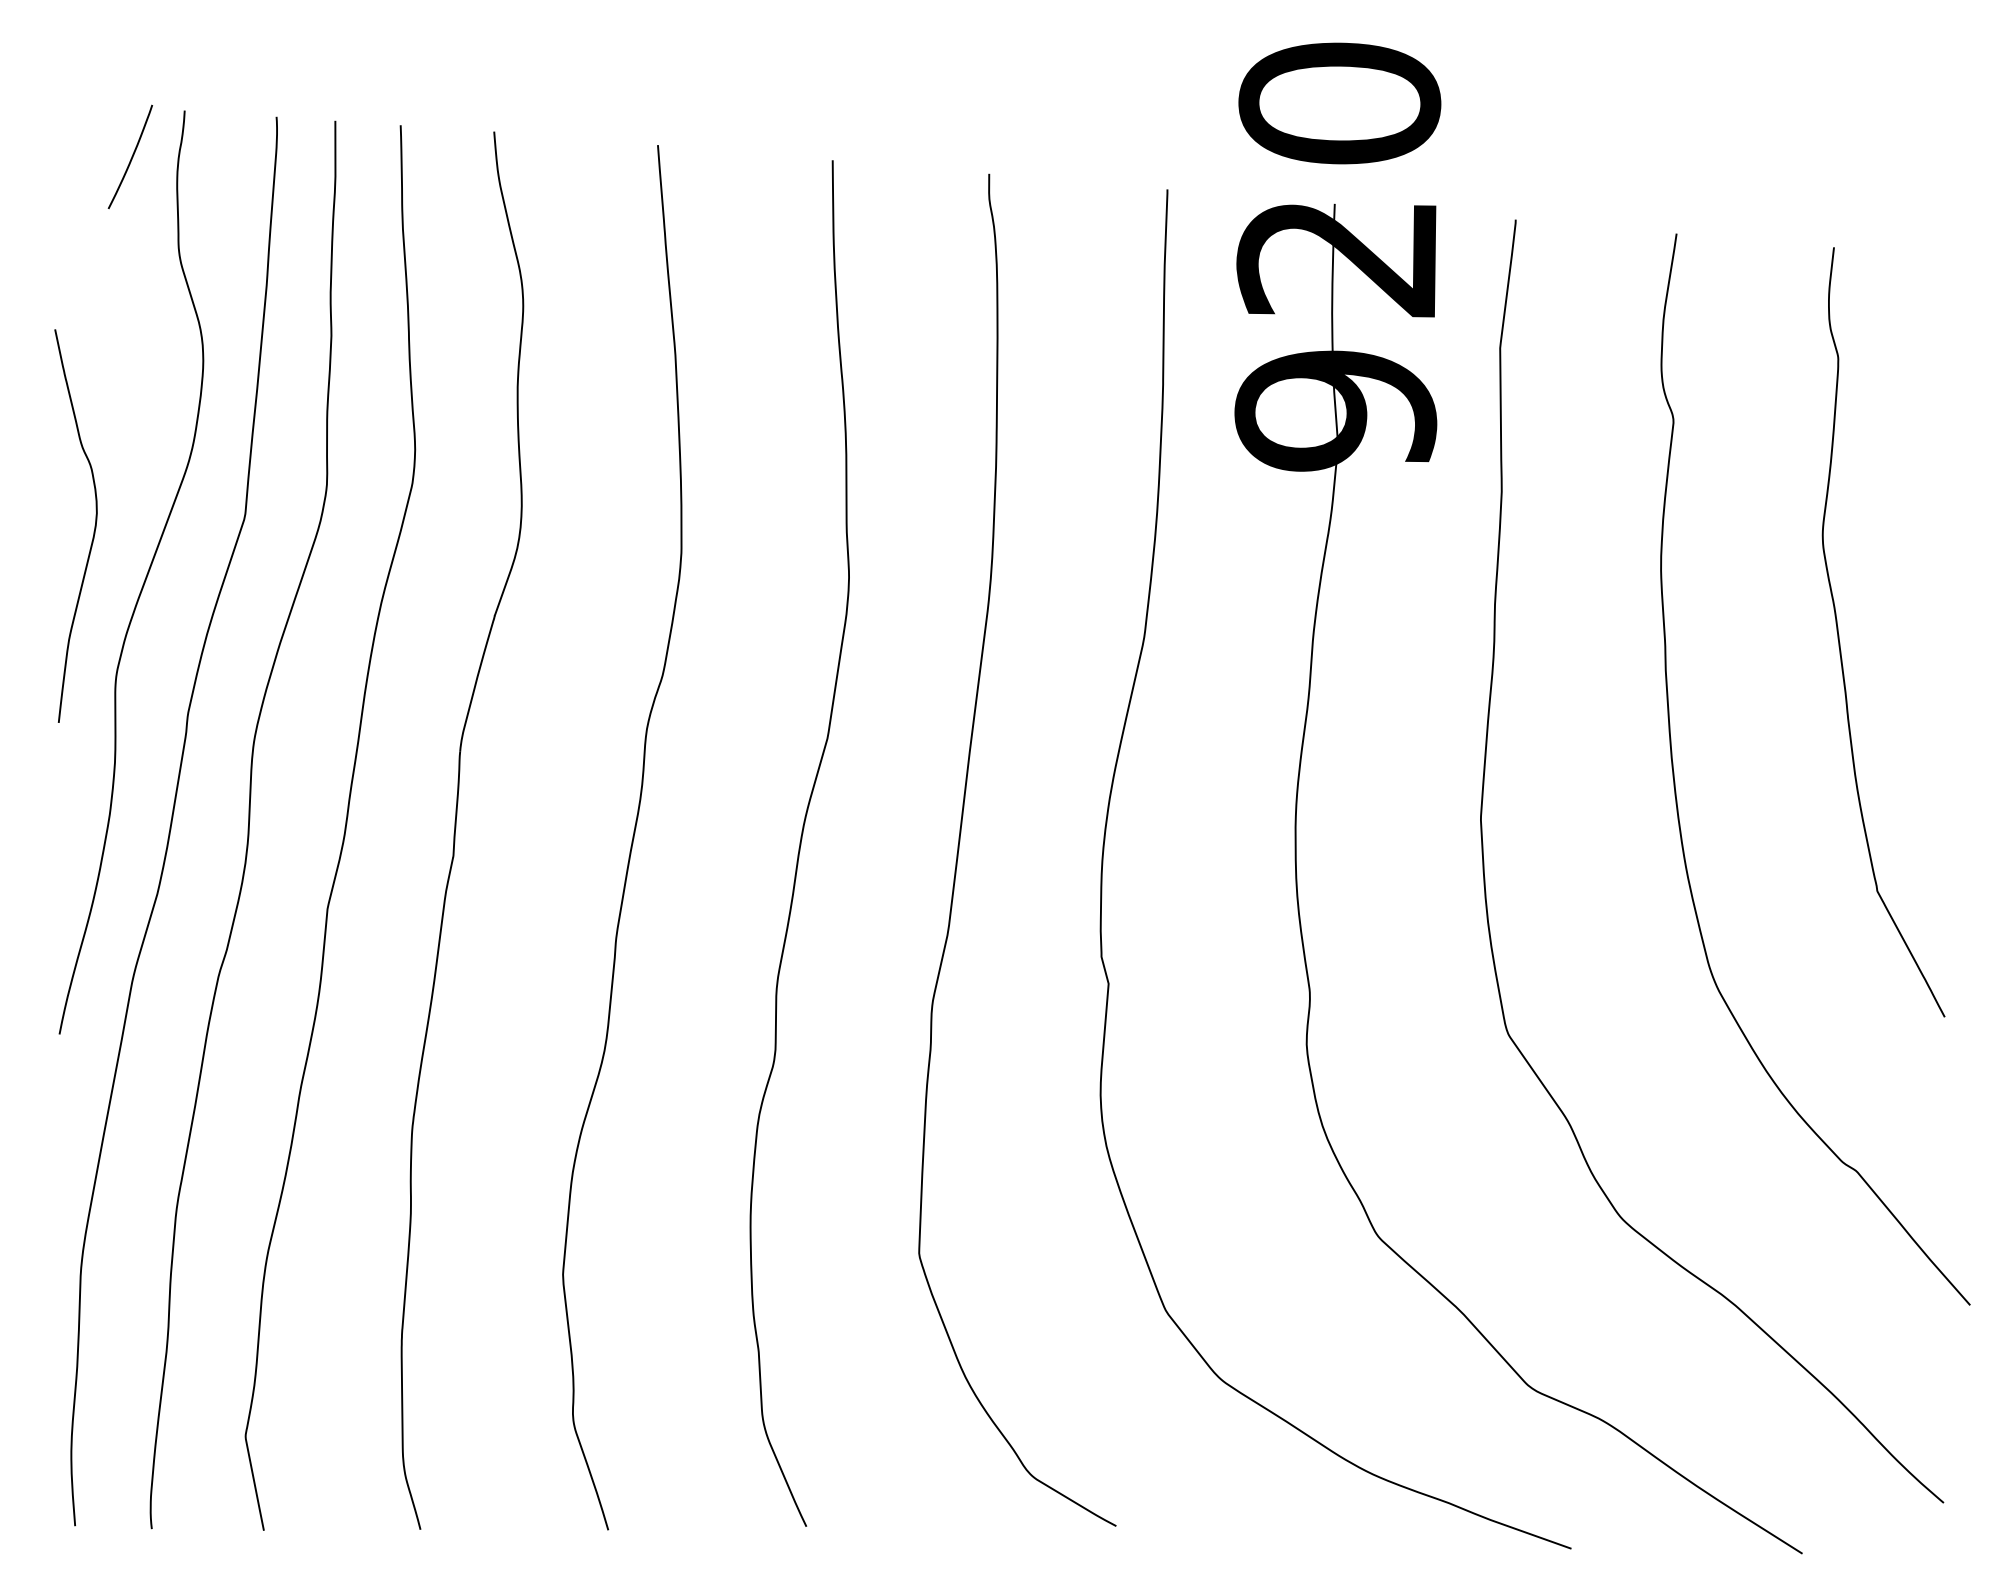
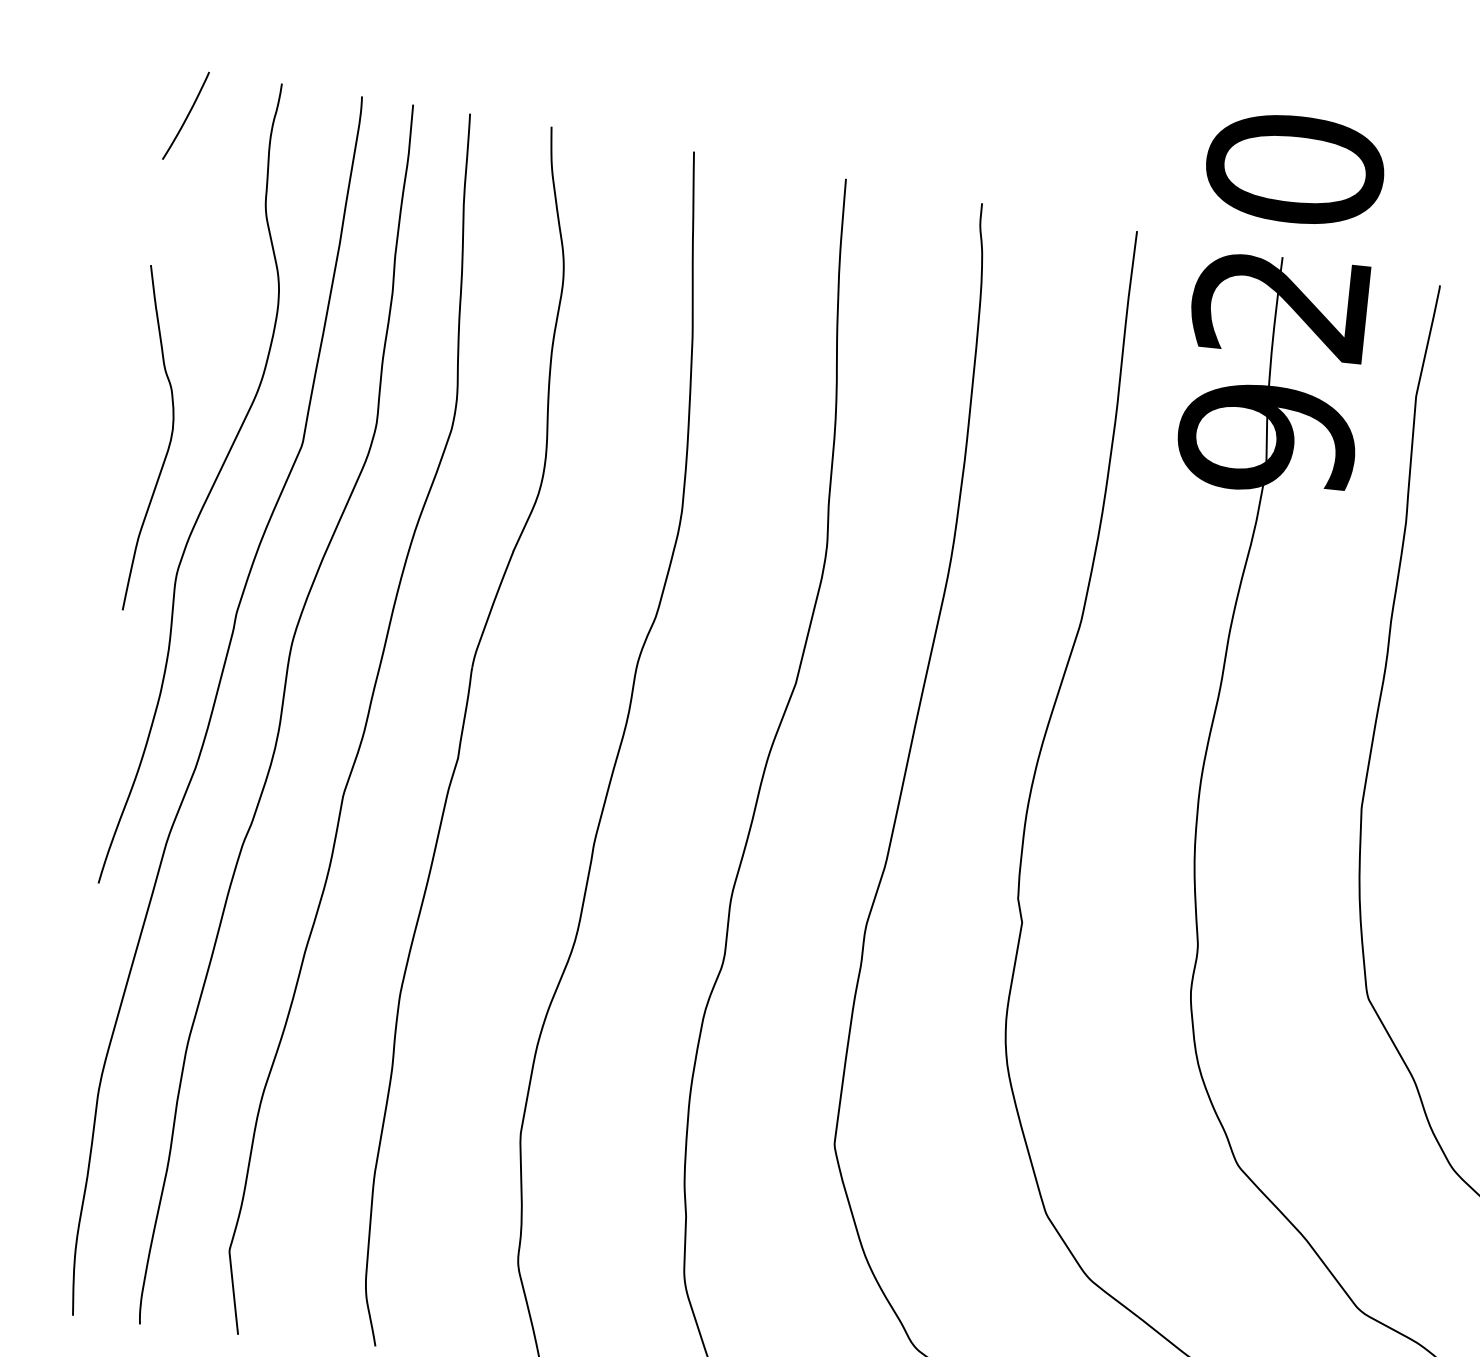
curve: (131, 156) -> (186, 115), moved

